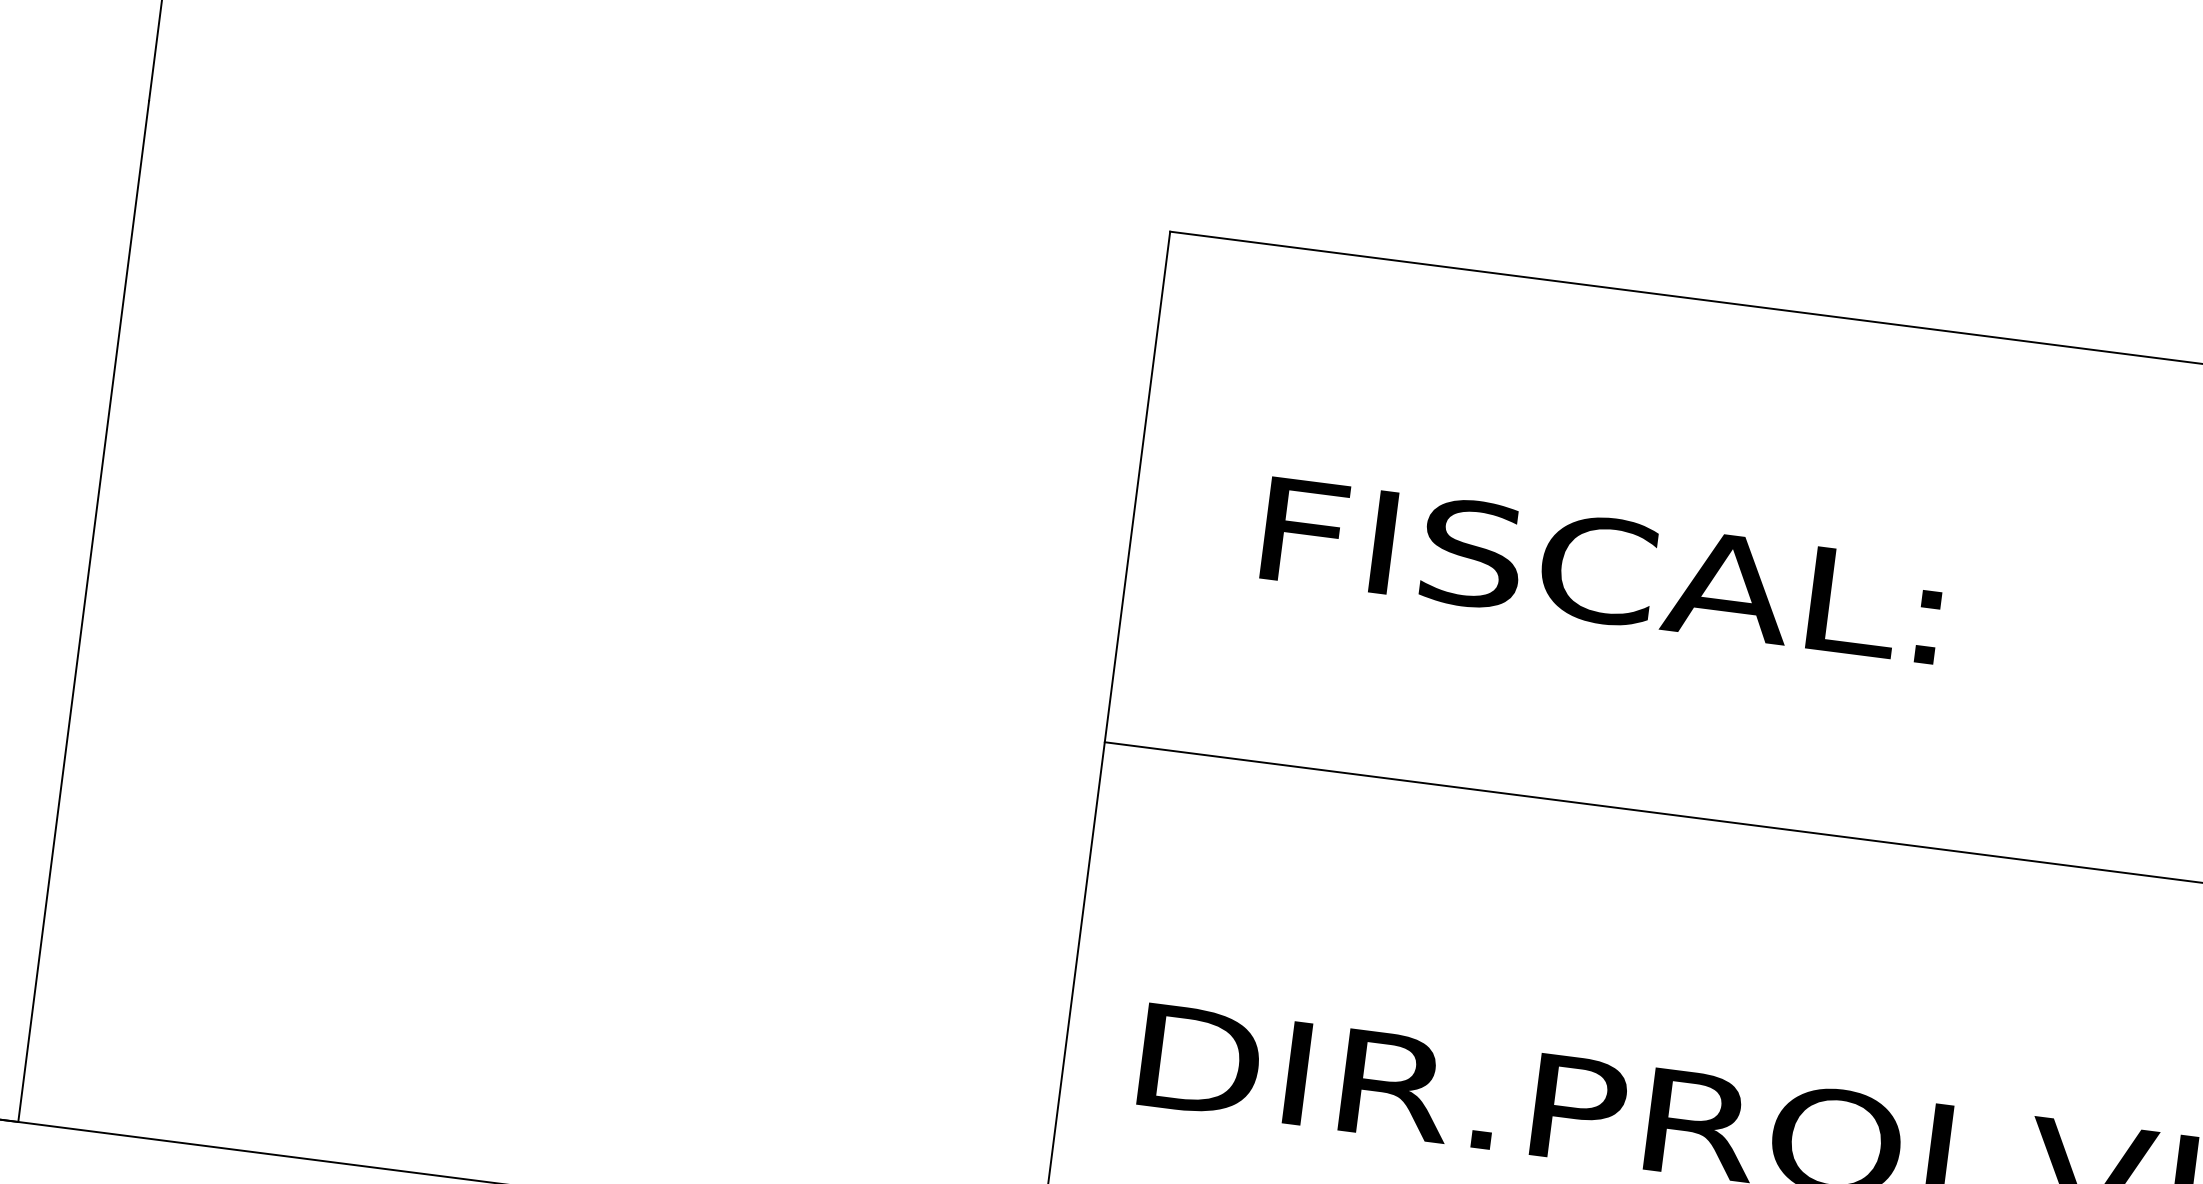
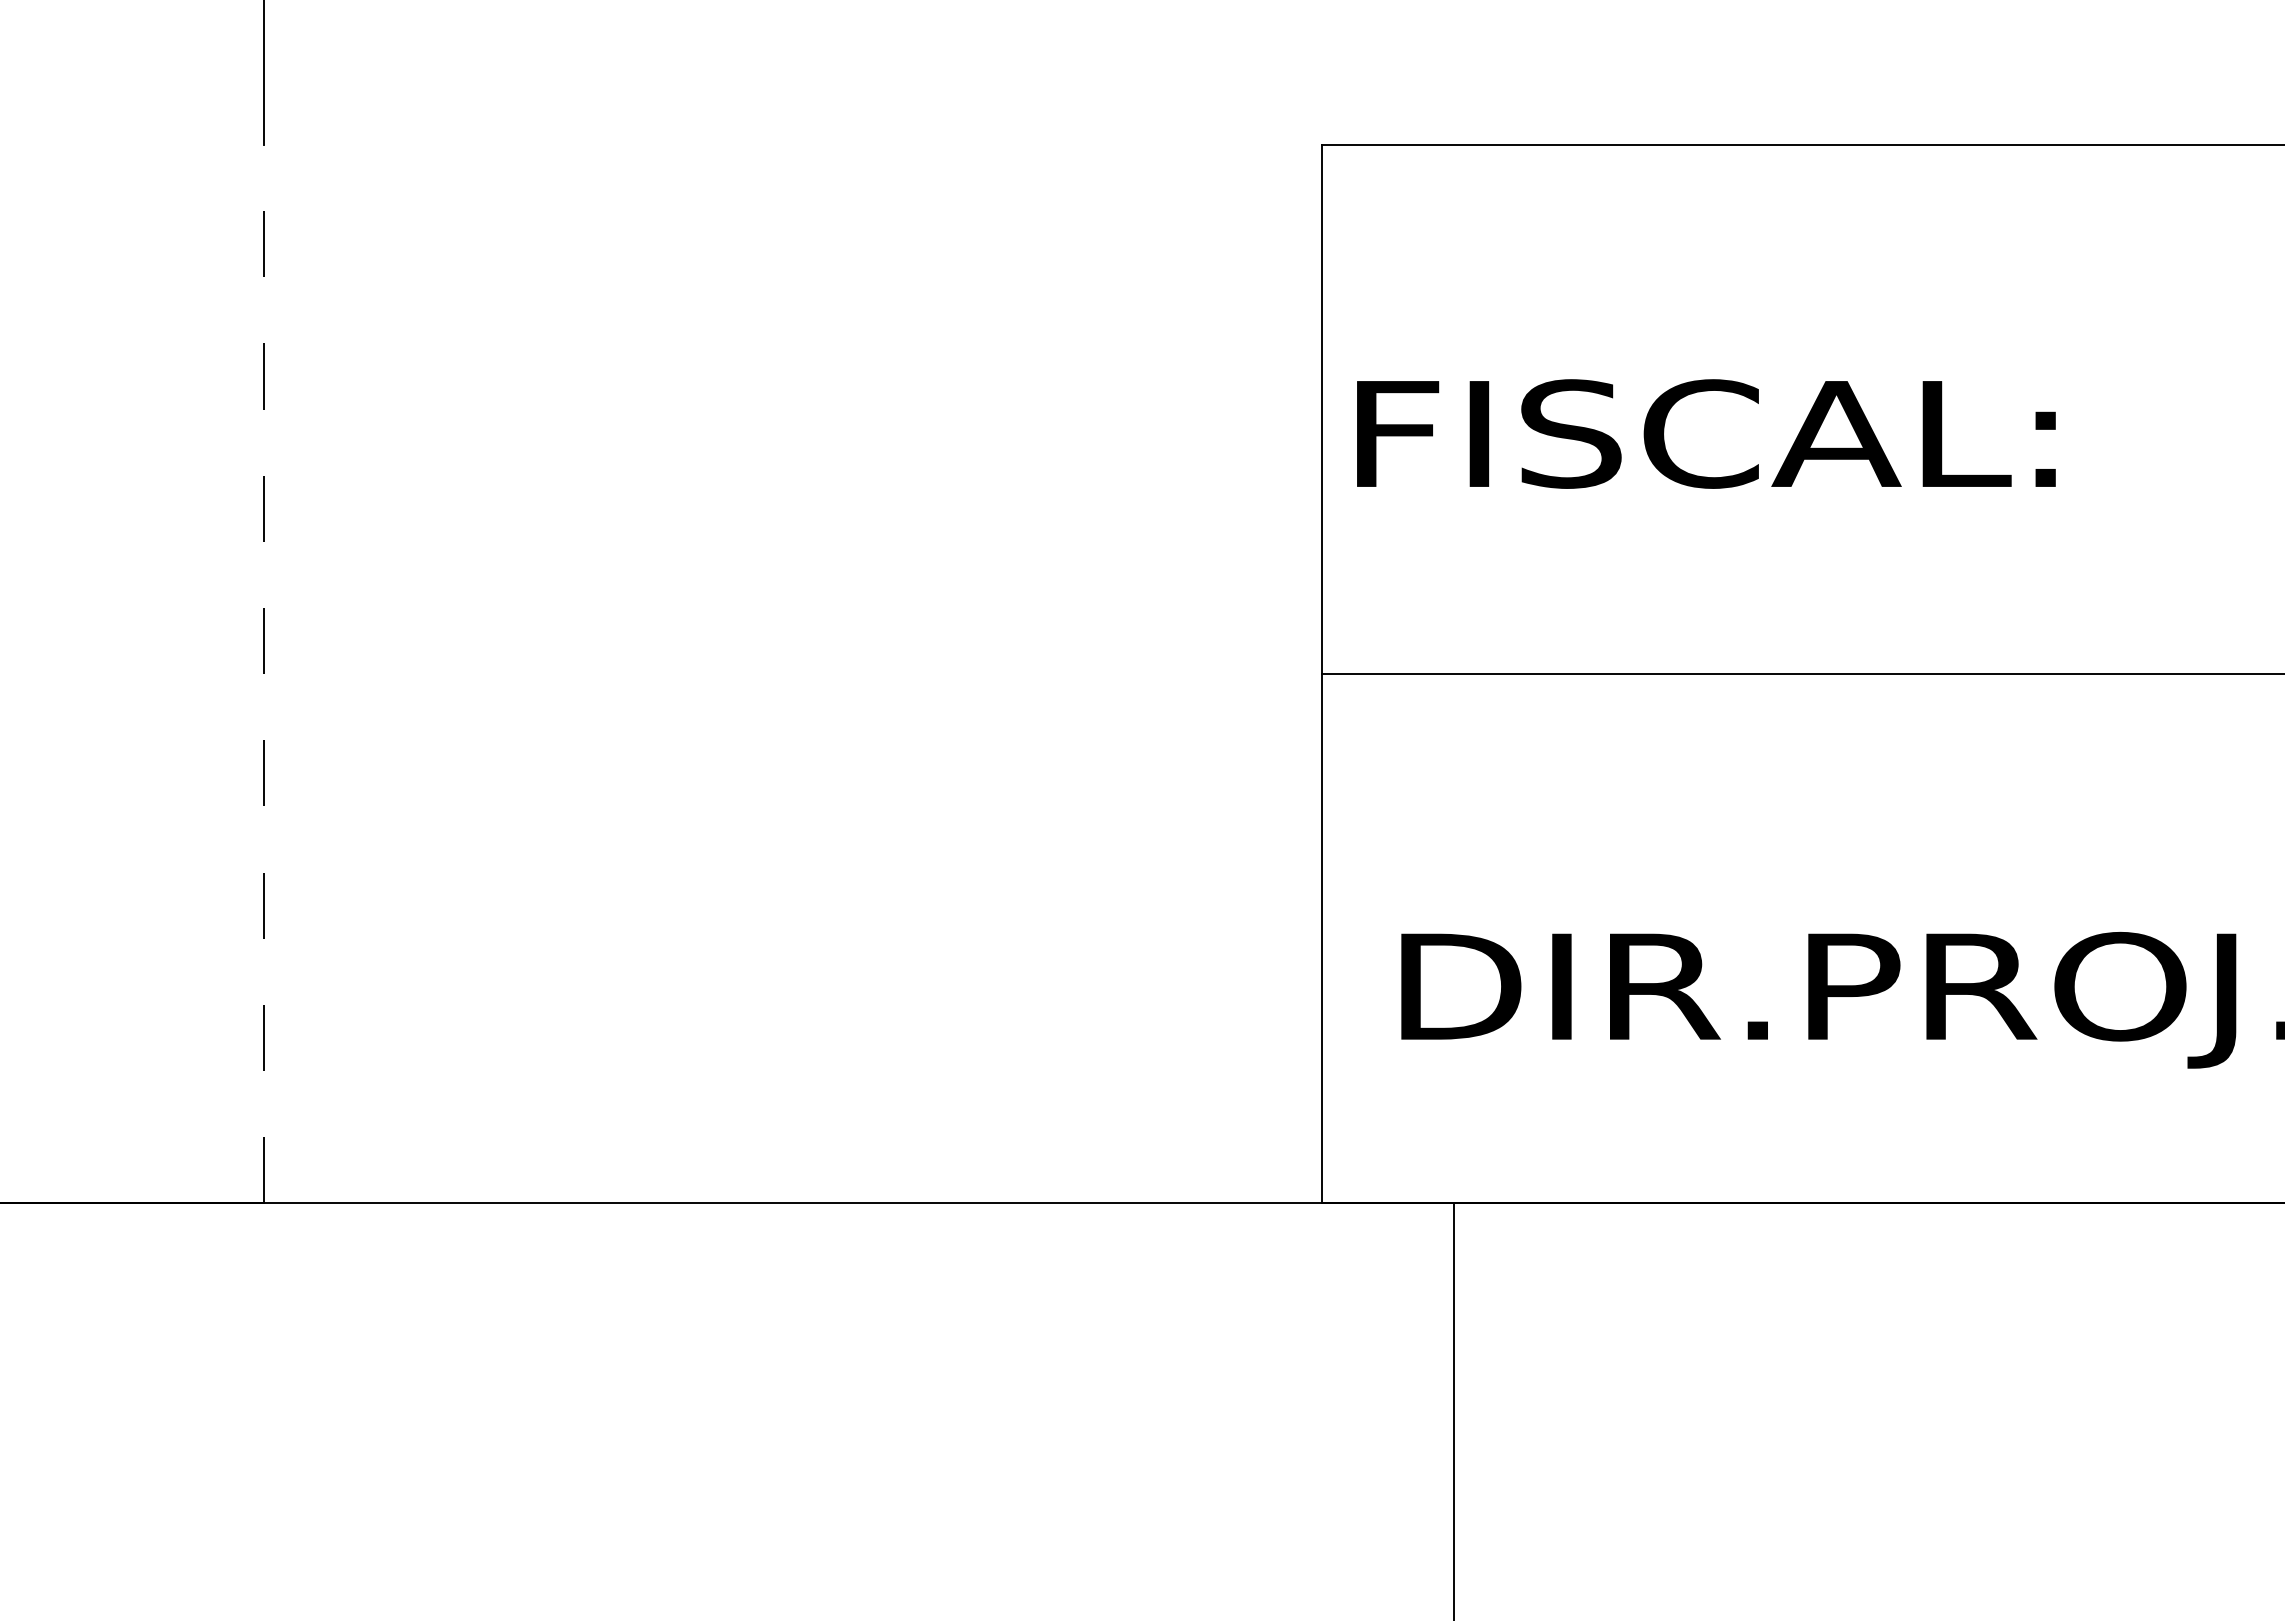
text: (1602, 570) -> (1706, 433), moved
line: (83, 610) -> (263, 673), solid -> dashed

